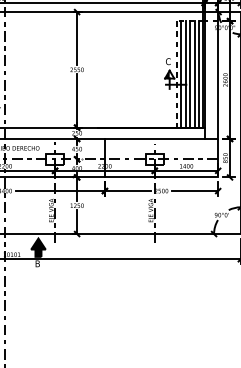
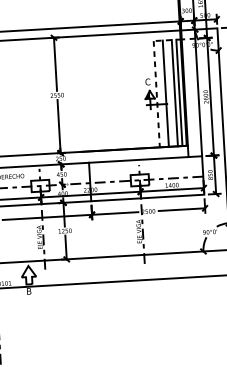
line: (181, 74) -> (161, 94), removed
line: (190, 74) -> (170, 93), removed
fill: (38, 247) -> (28, 274), removed

